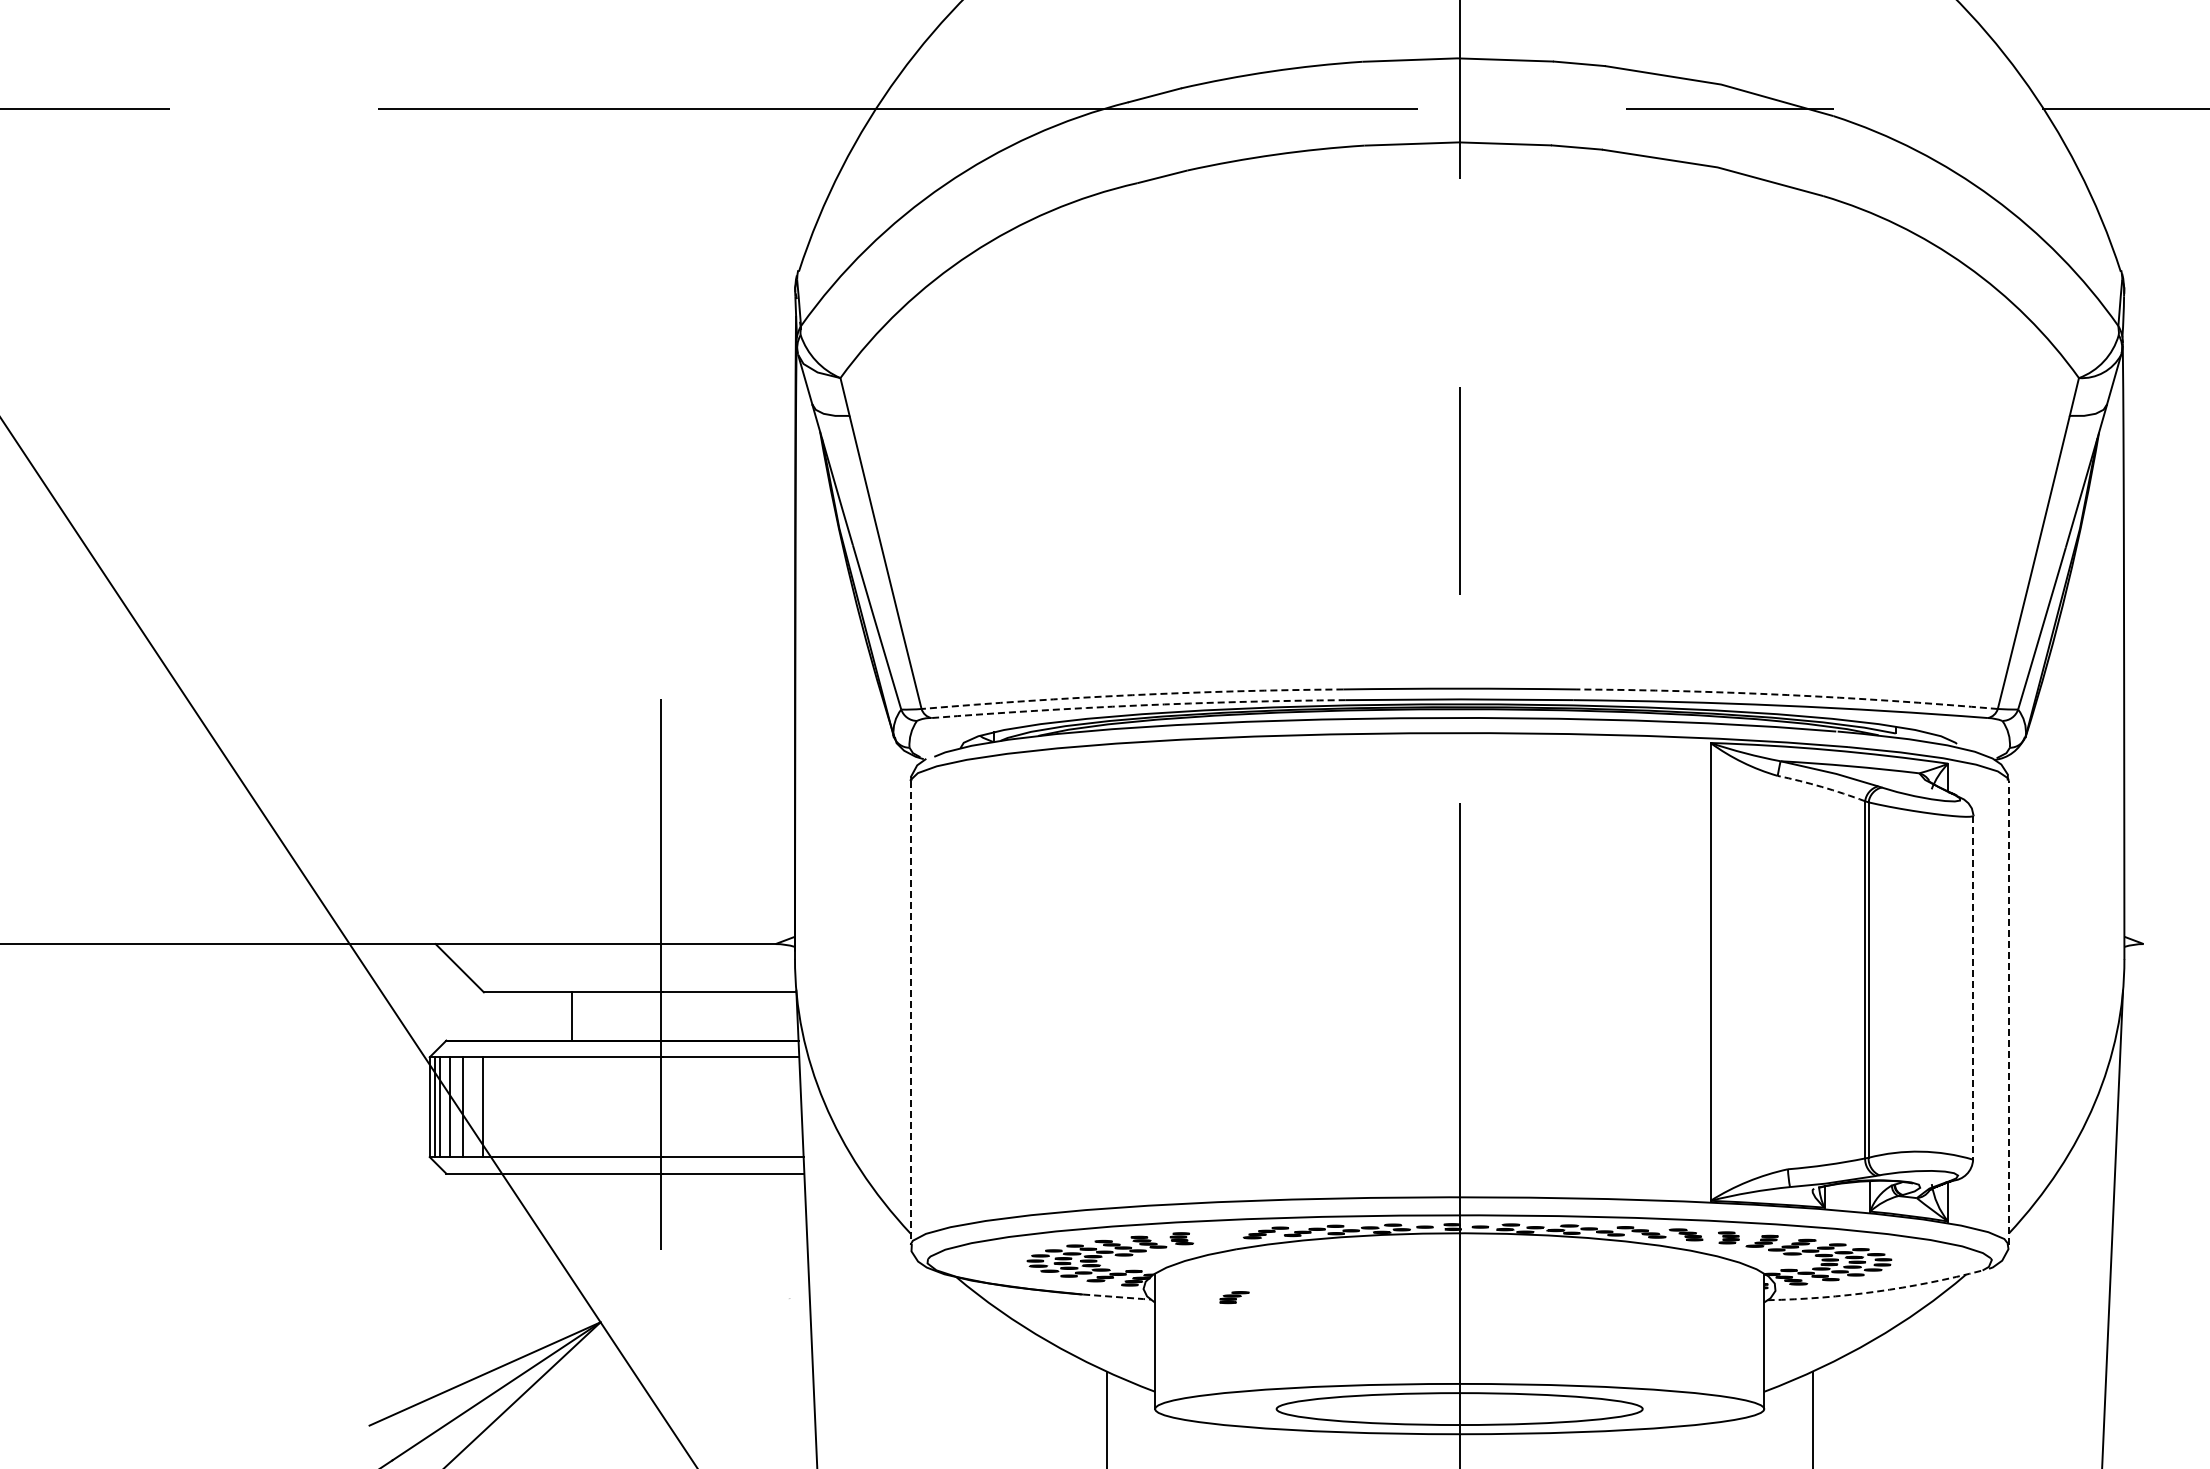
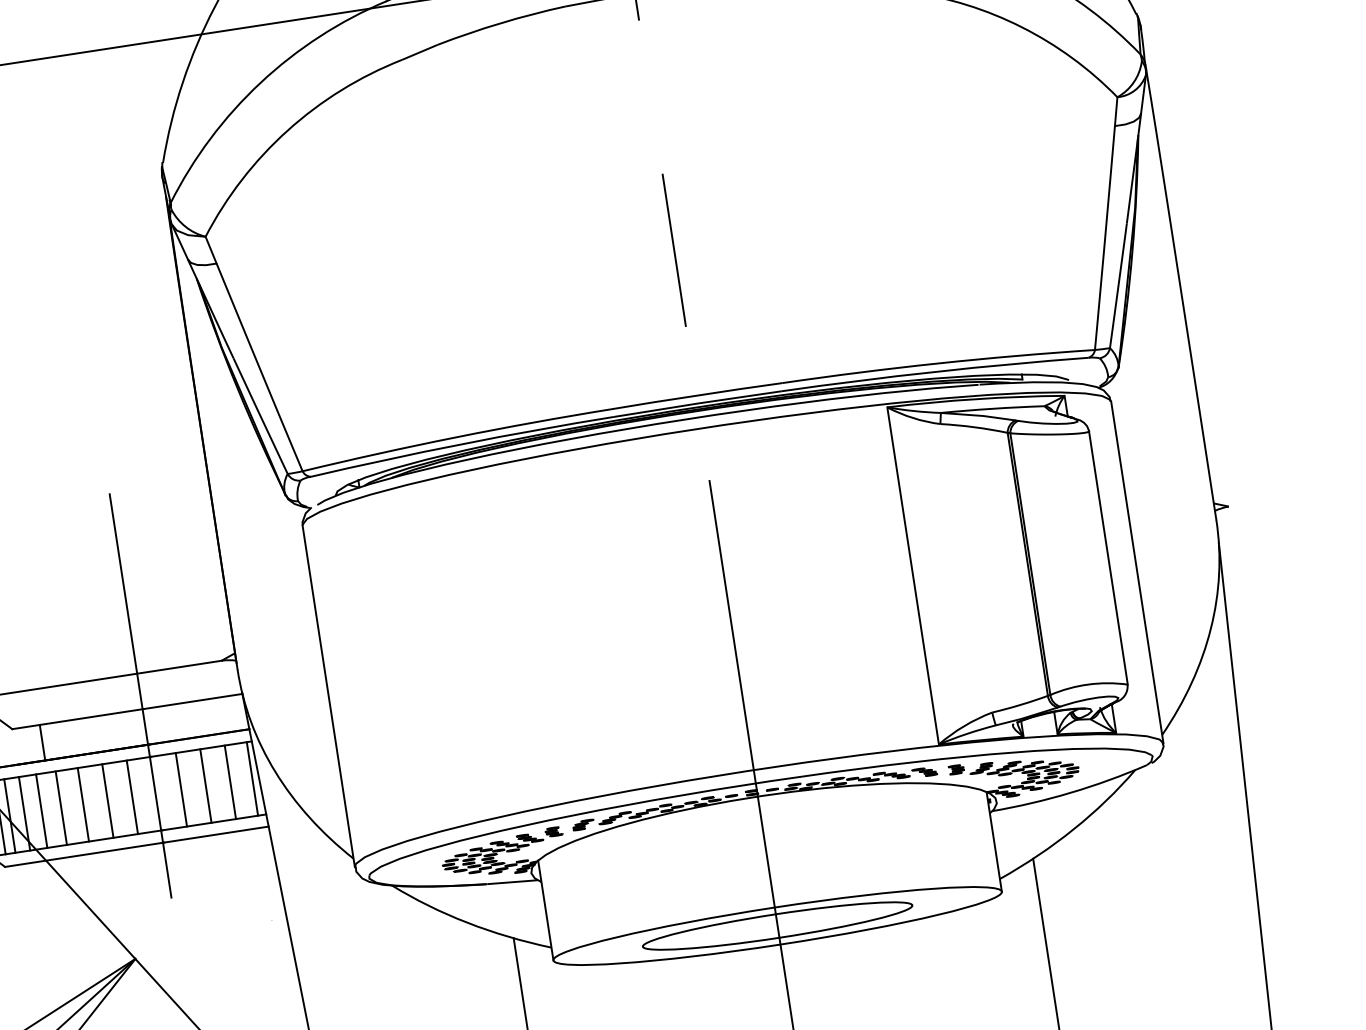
arc: (1132, 695) -> (456, 437), dashed -> solid
arc: (1787, 695) -> (938, 363), dashed -> solid
arc: (1138, 705) -> (461, 444), dashed -> solid
arc: (1821, 786) -> (973, 426), dashed -> solid
line: (1973, 988) -> (1108, 558), dashed -> solid
line: (2008, 1012) -> (1137, 572), dashed -> solid
line: (910, 1013) -> (328, 696), dashed -> solid
line: (572, 1016) -> (42, 742), moved
line: (506, 1107) -> (41, 811), added
line: (532, 1107) -> (61, 808), added
line: (562, 1107) -> (83, 805), added
line: (596, 1107) -> (108, 801), added
line: (629, 1107) -> (132, 797), added
line: (696, 1107) -> (181, 790), added
line: (729, 1107) -> (206, 786), added
line: (762, 1107) -> (230, 782), added
line: (792, 1107) -> (252, 779), added
arc: (1876, 1291) -> (1071, 792), dashed -> solid
line: (1117, 1297) -> (513, 882), dashed -> solid
part: (1234, 1297) -> (583, 824), moved

